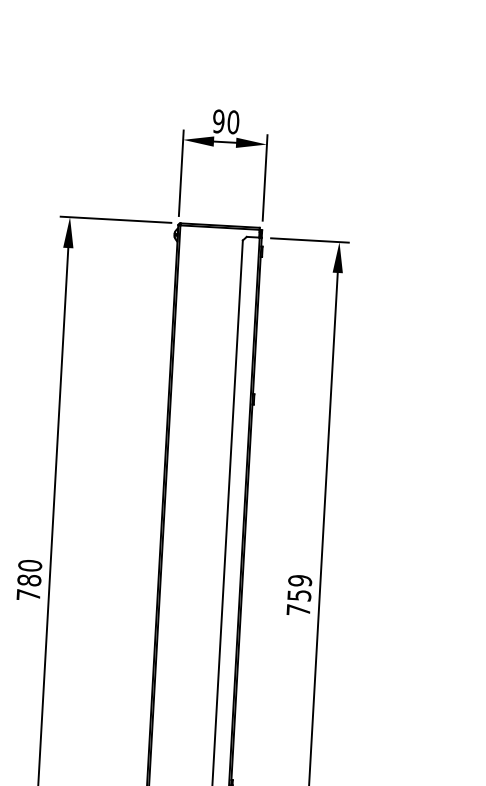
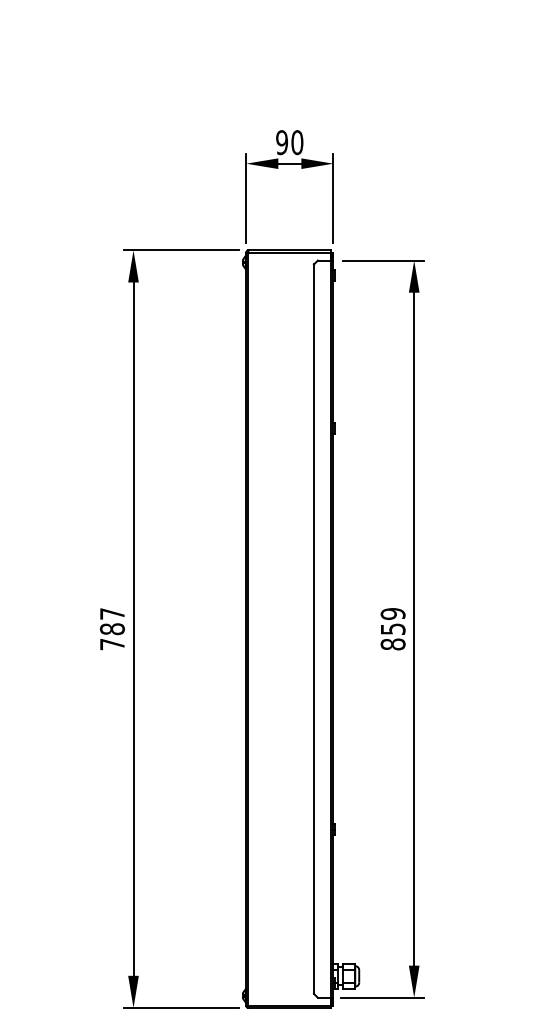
text: (30, 565) -> (112, 613), 780 -> 787
text: (297, 610) -> (392, 644), 759 -> 859

